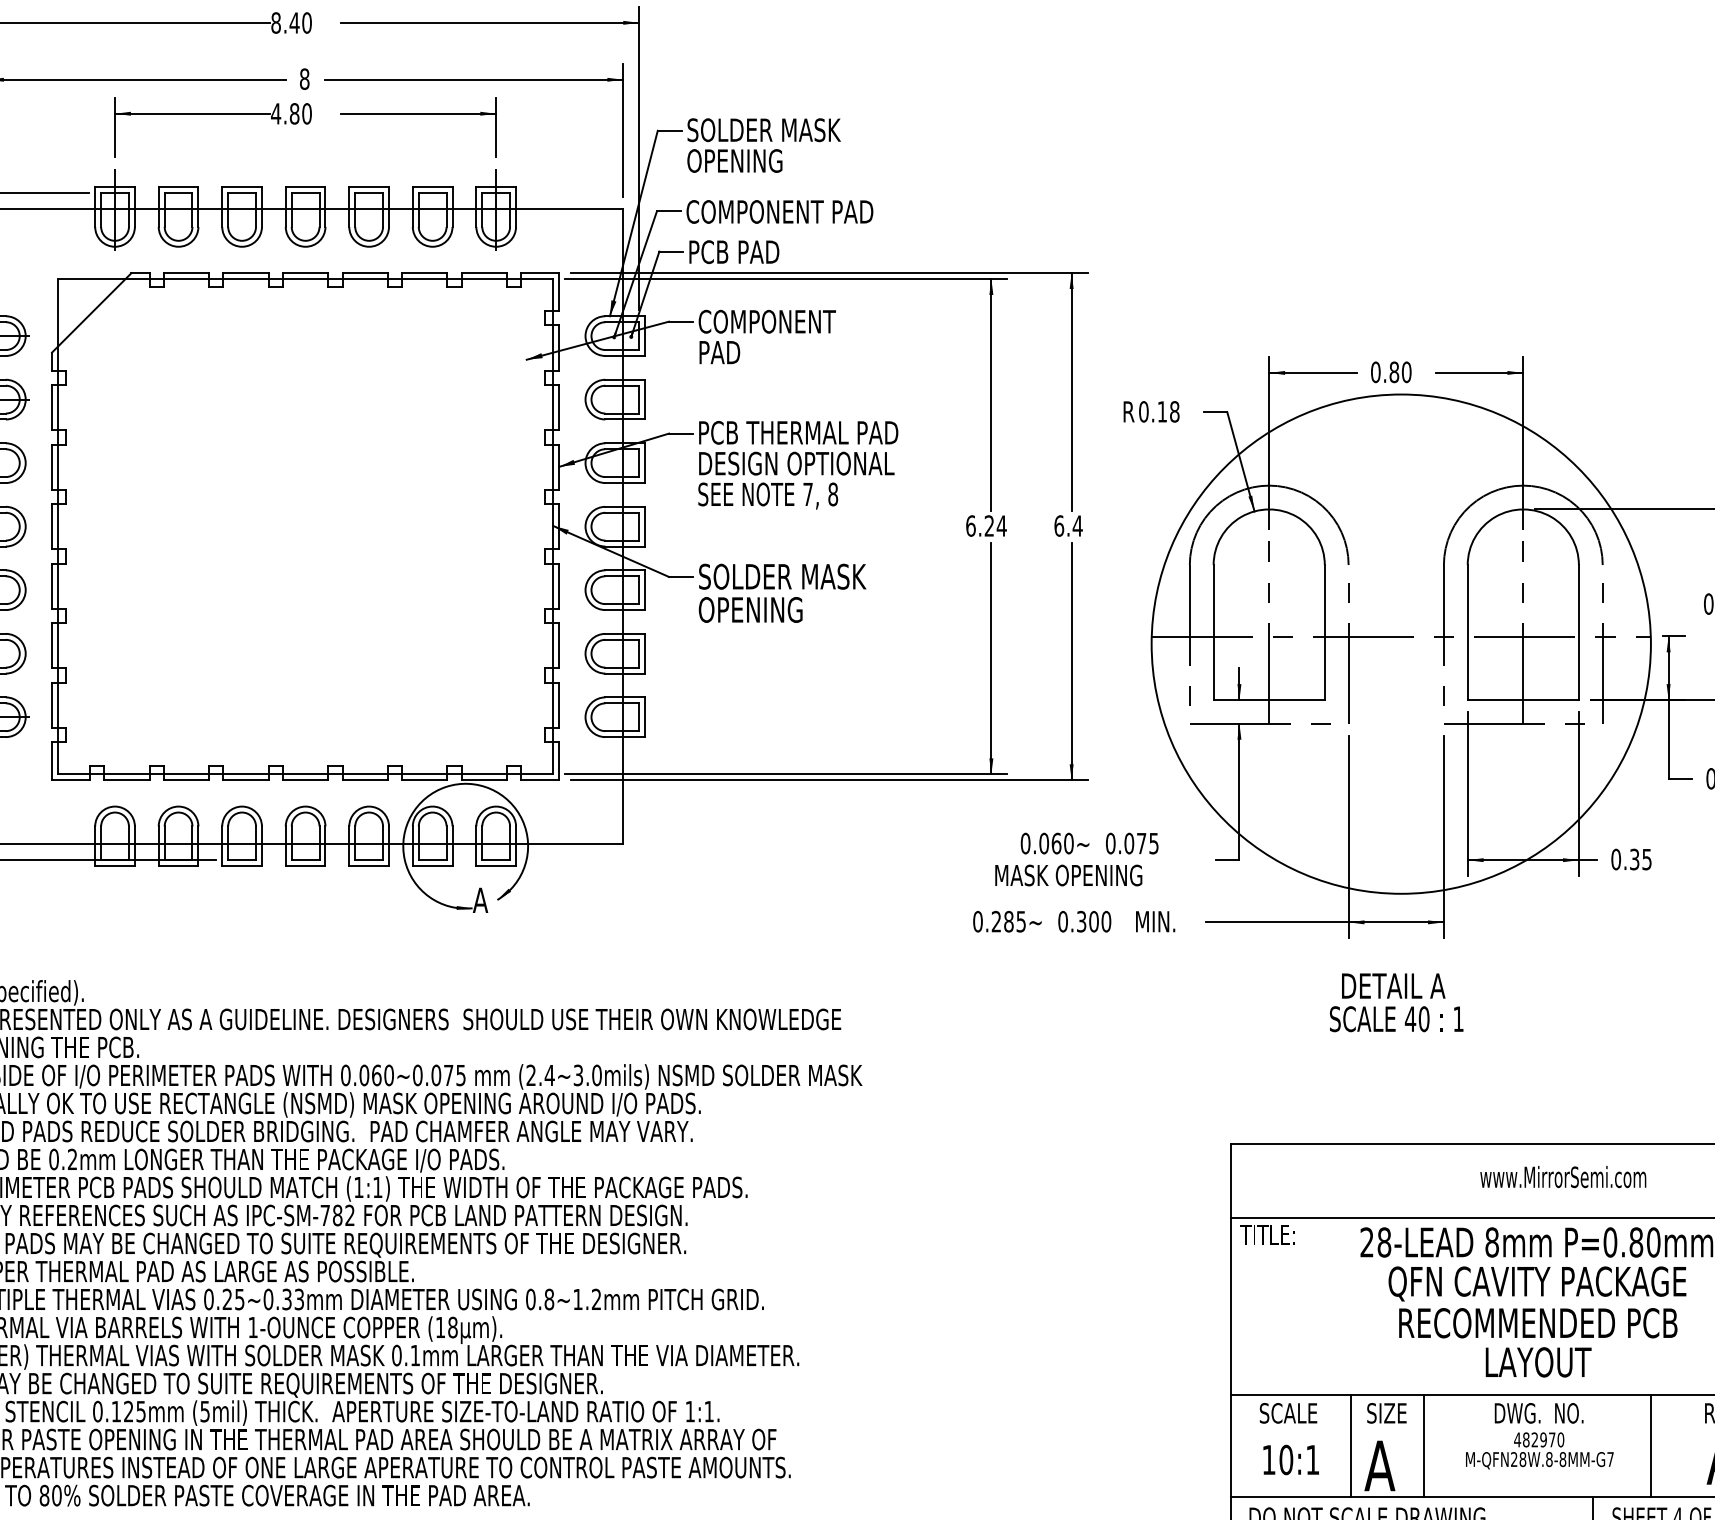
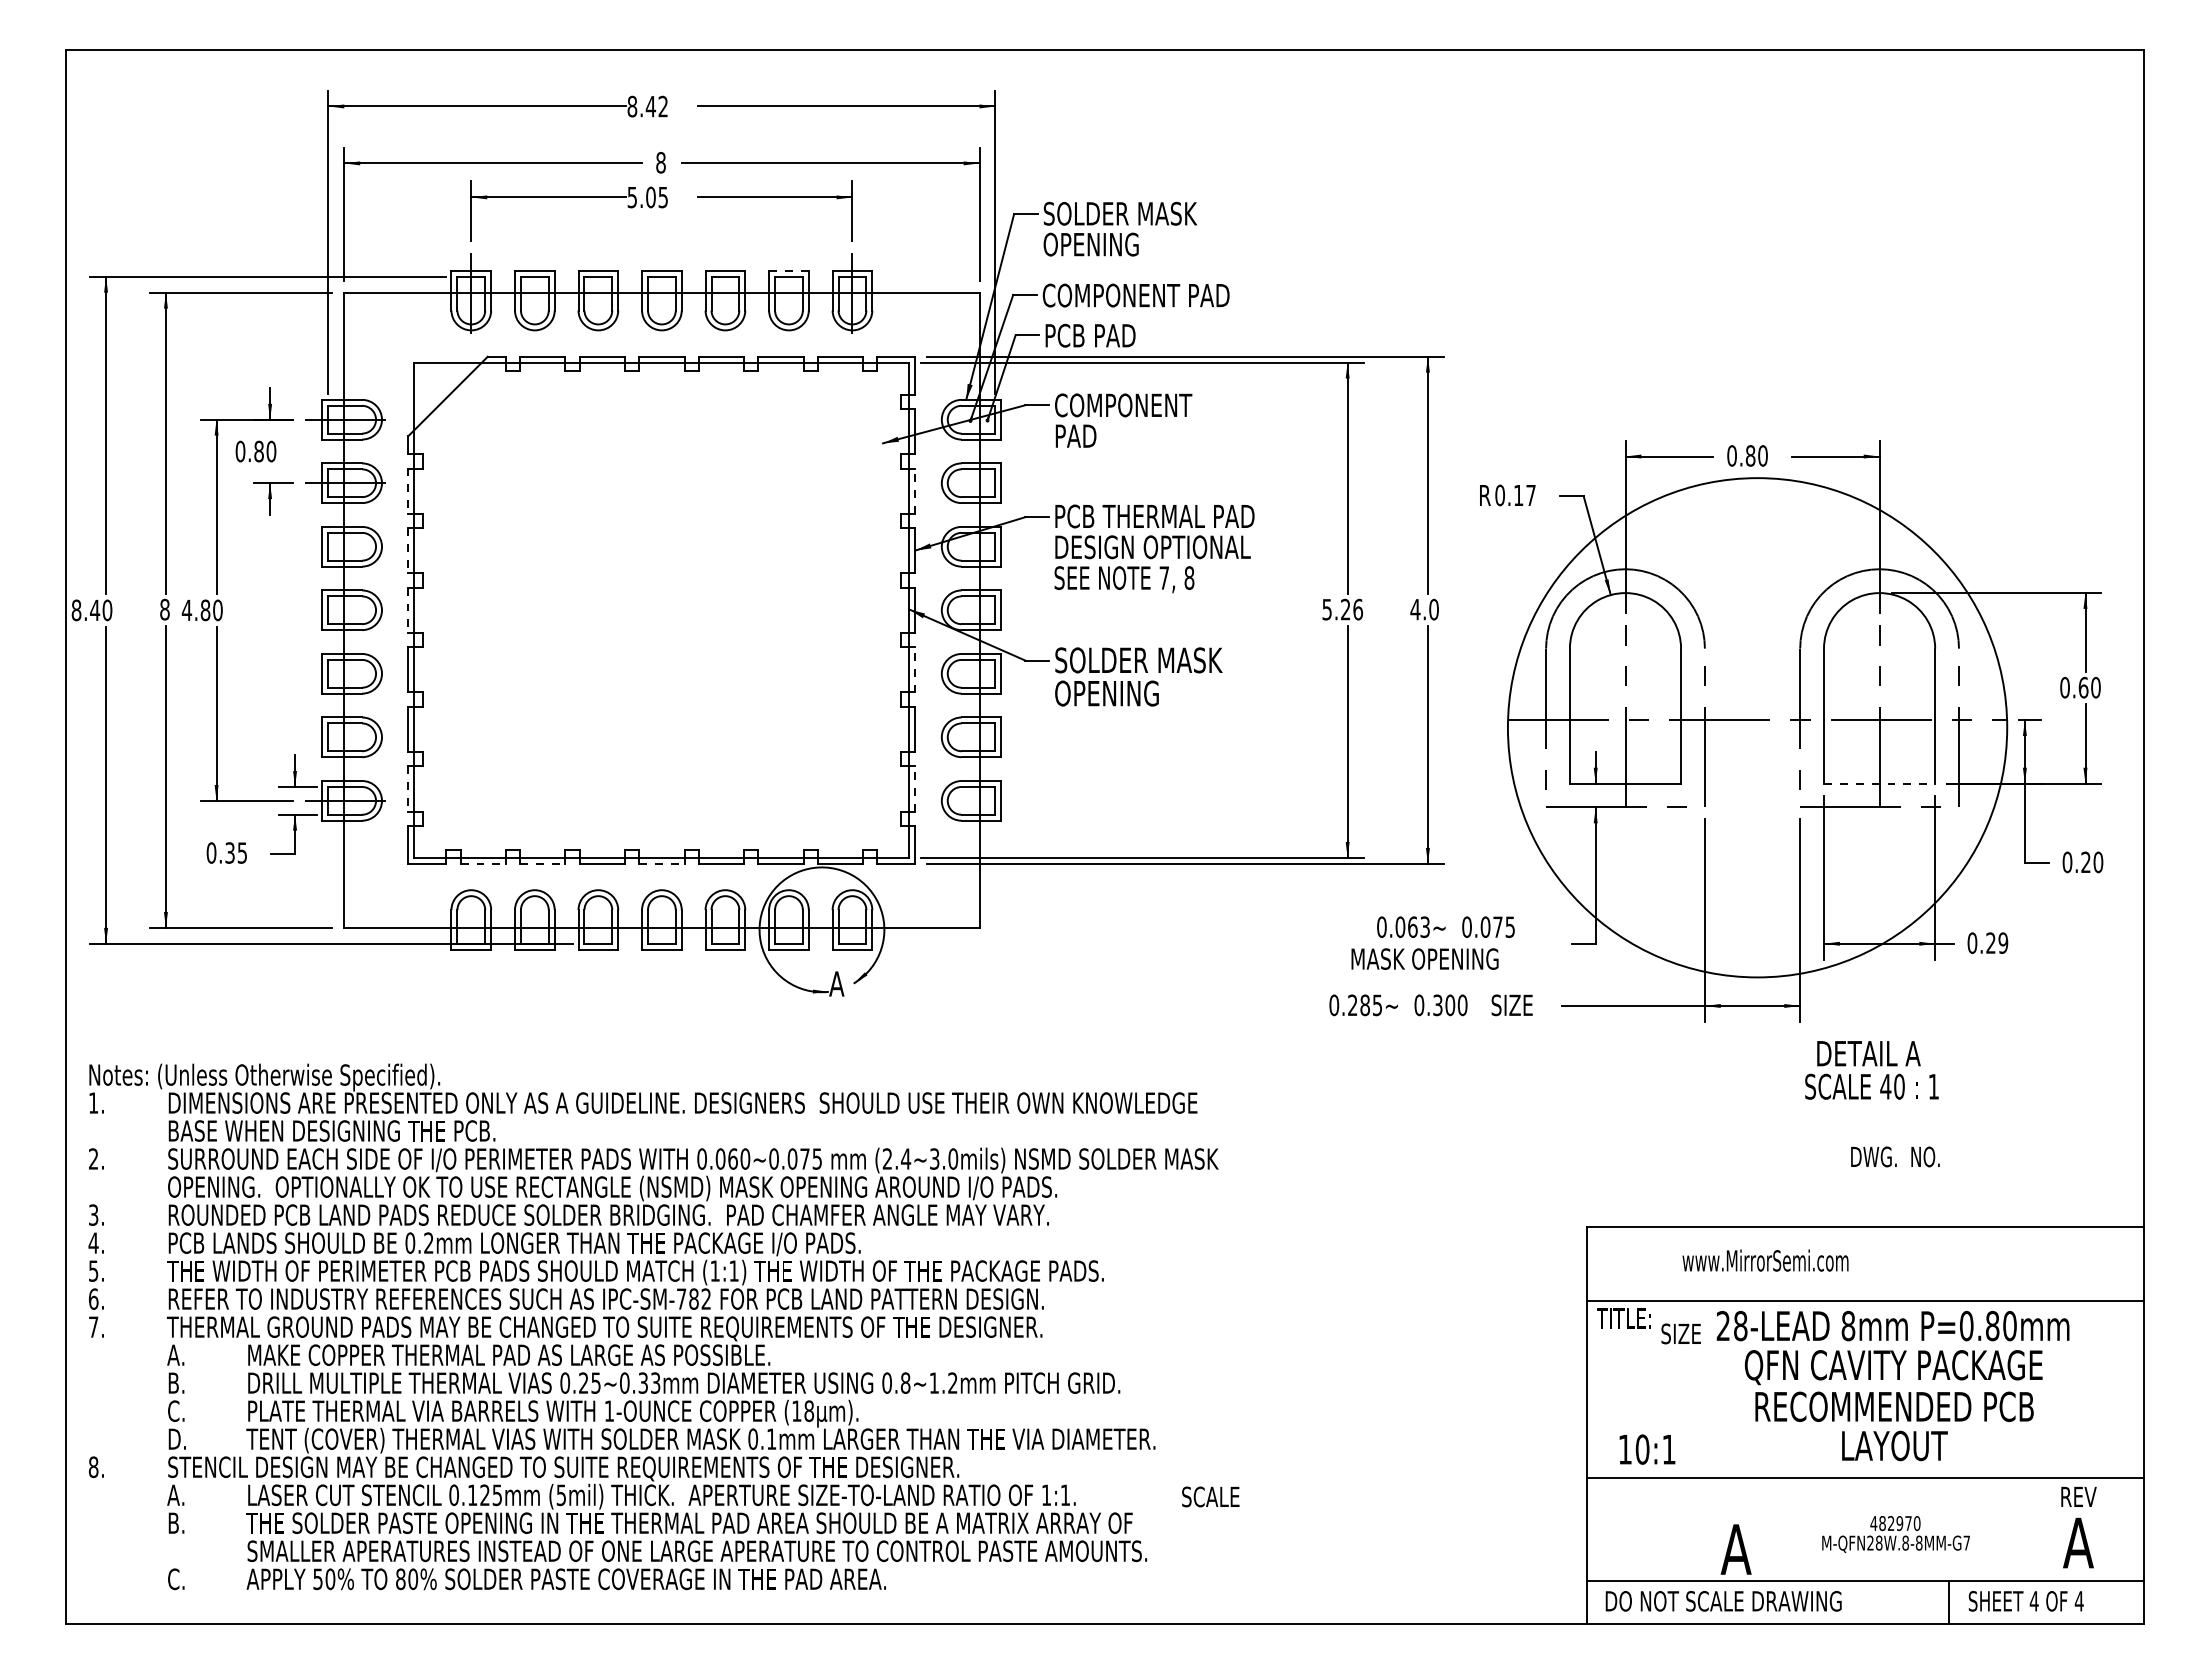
text: (307, 22) -> (663, 106), 8.40 -> 8.42
text: (291, 113) -> (647, 197), 4.80 -> 5.05
line: (432, 186) -> (788, 270), solid -> dashed
line: (52, 407) -> (408, 491), solid -> dashed
line: (559, 407) -> (915, 491), solid -> dashed
text: (1174, 411) -> (1530, 495), 0.18 -> 0.17
line: (52, 466) -> (408, 550), solid -> dashed
text: (986, 525) -> (1342, 609), 6.24 -> 5.26
text: (1068, 525) -> (1424, 609), 6.4 -> 4.0
line: (52, 526) -> (408, 610), solid -> dashed
line: (559, 585) -> (915, 669), solid -> dashed
line: (1523, 699) -> (1879, 783), solid -> dashed
line: (52, 704) -> (408, 788), solid -> dashed
line: (559, 704) -> (915, 788), solid -> dashed
line: (127, 779) -> (483, 863), solid -> dashed
line: (186, 779) -> (542, 863), solid -> dashed
line: (305, 779) -> (661, 863), solid -> dashed
text: (1069, 842) -> (1425, 926), 0.060~ -> 0.063~
text: (1641, 858) -> (1997, 942), 0.35 -> 0.29
text: (1155, 921) -> (1511, 1005), MIN. -> SIZE
text: (1396, 1002) -> (1871, 1070), moved
text: (1563, 1176) -> (1765, 1260), moved
text: (1288, 1412) -> (1210, 1496), moved
text: (1386, 1412) -> (1680, 1333), moved
text: (1539, 1412) -> (1895, 1156), moved
line: (1351, 1445) -> (1707, 1529), removed
line: (1424, 1445) -> (1780, 1529), removed
line: (1651, 1445) -> (2007, 1529), removed
text: (1291, 1459) -> (1647, 1449), moved

